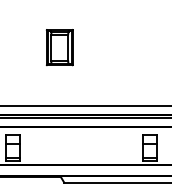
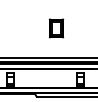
part: (59, 47) -> (56, 28), moved

